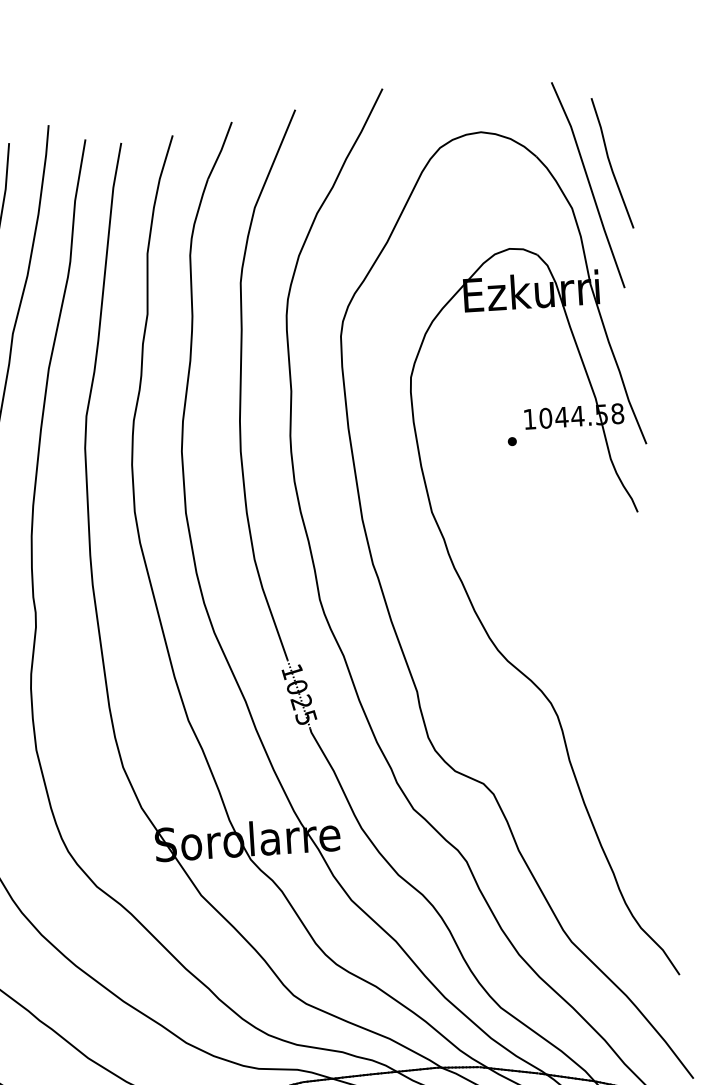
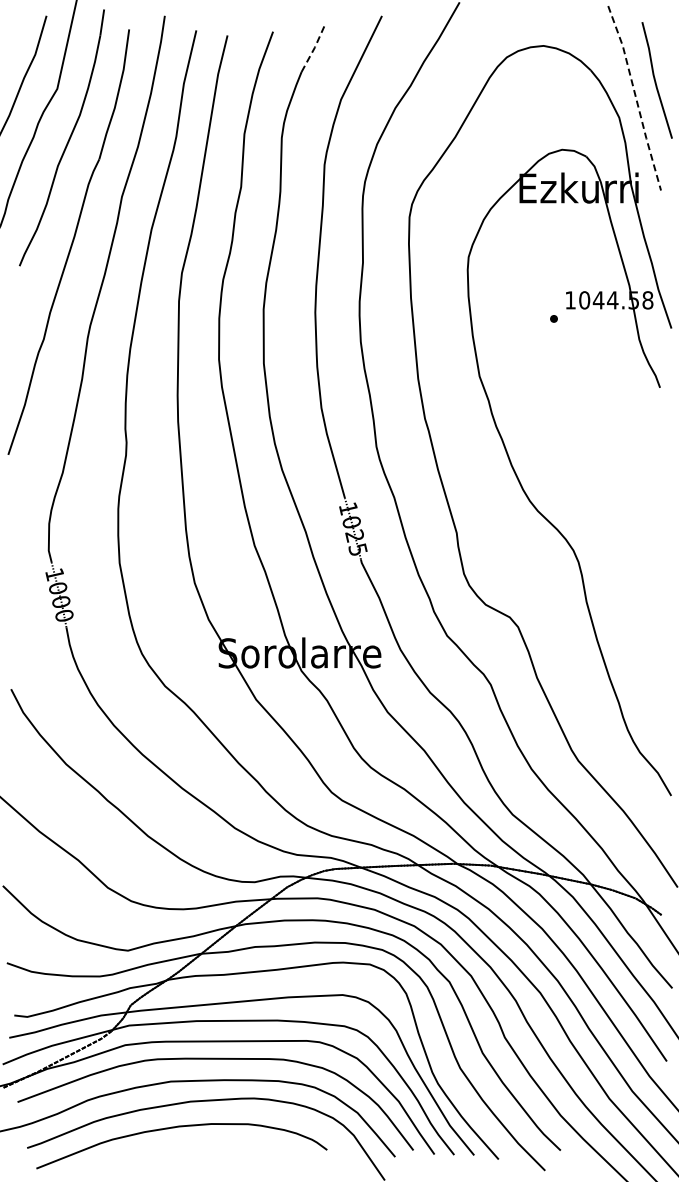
line: (220, 150) -> (314, 47), solid -> dashed
line: (590, 184) -> (636, 97), solid -> dashed

